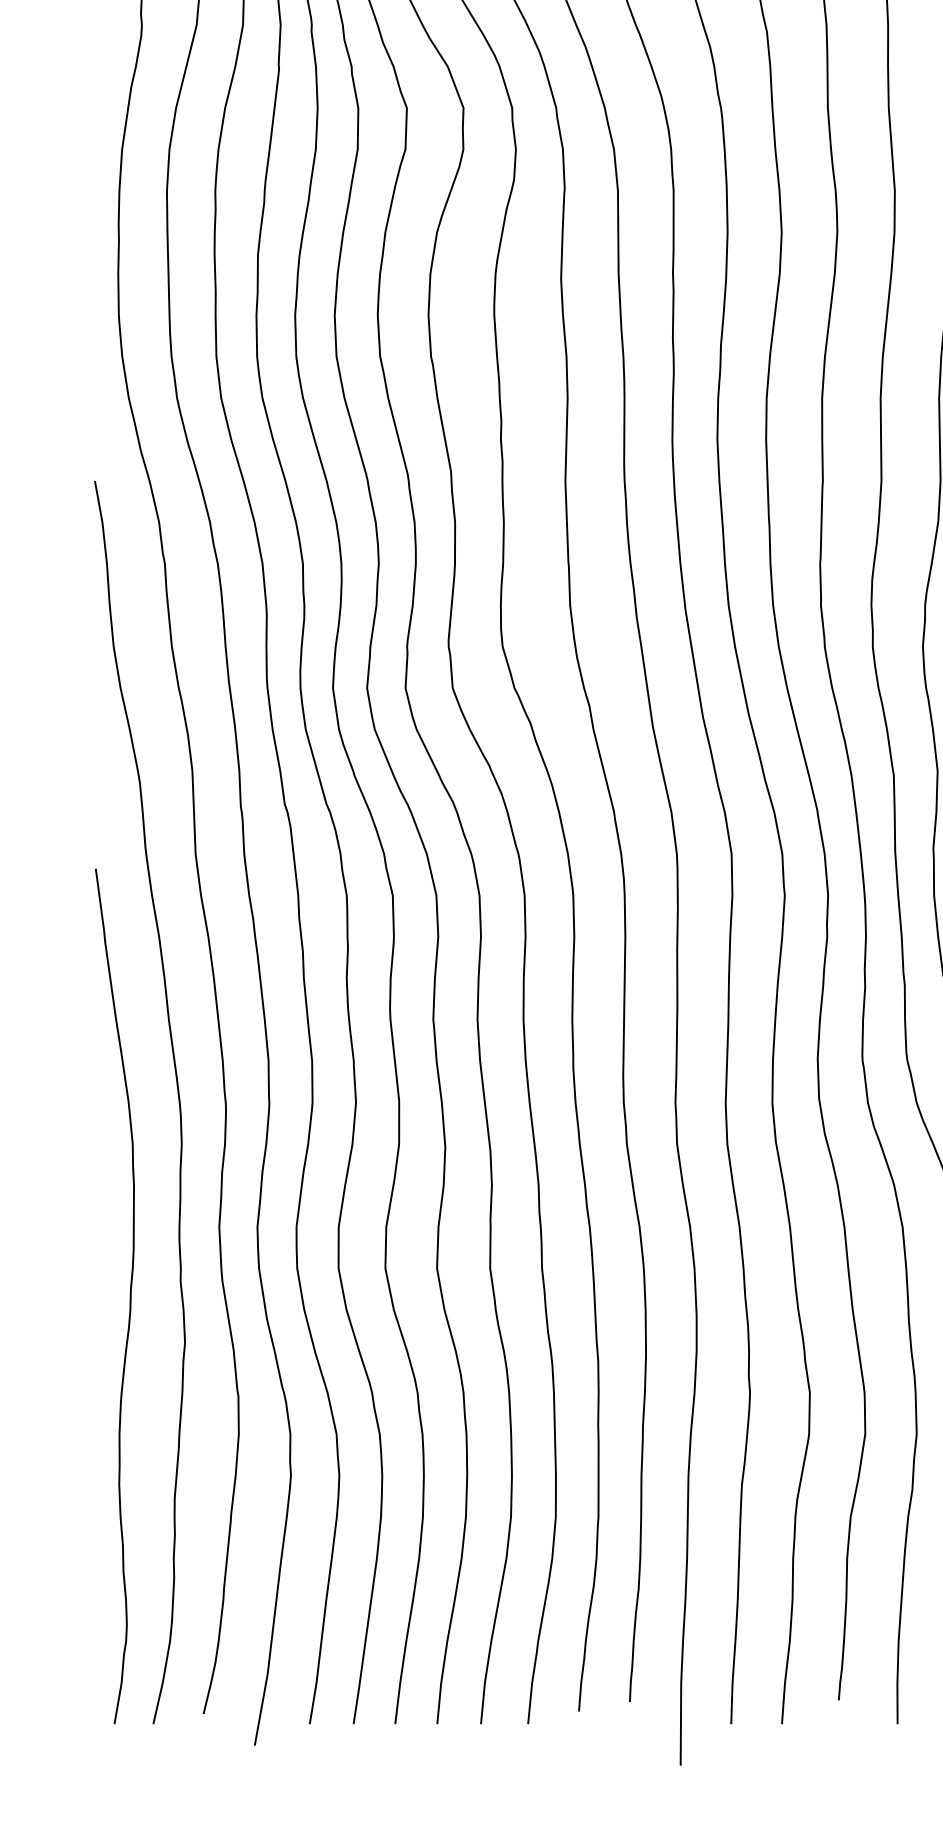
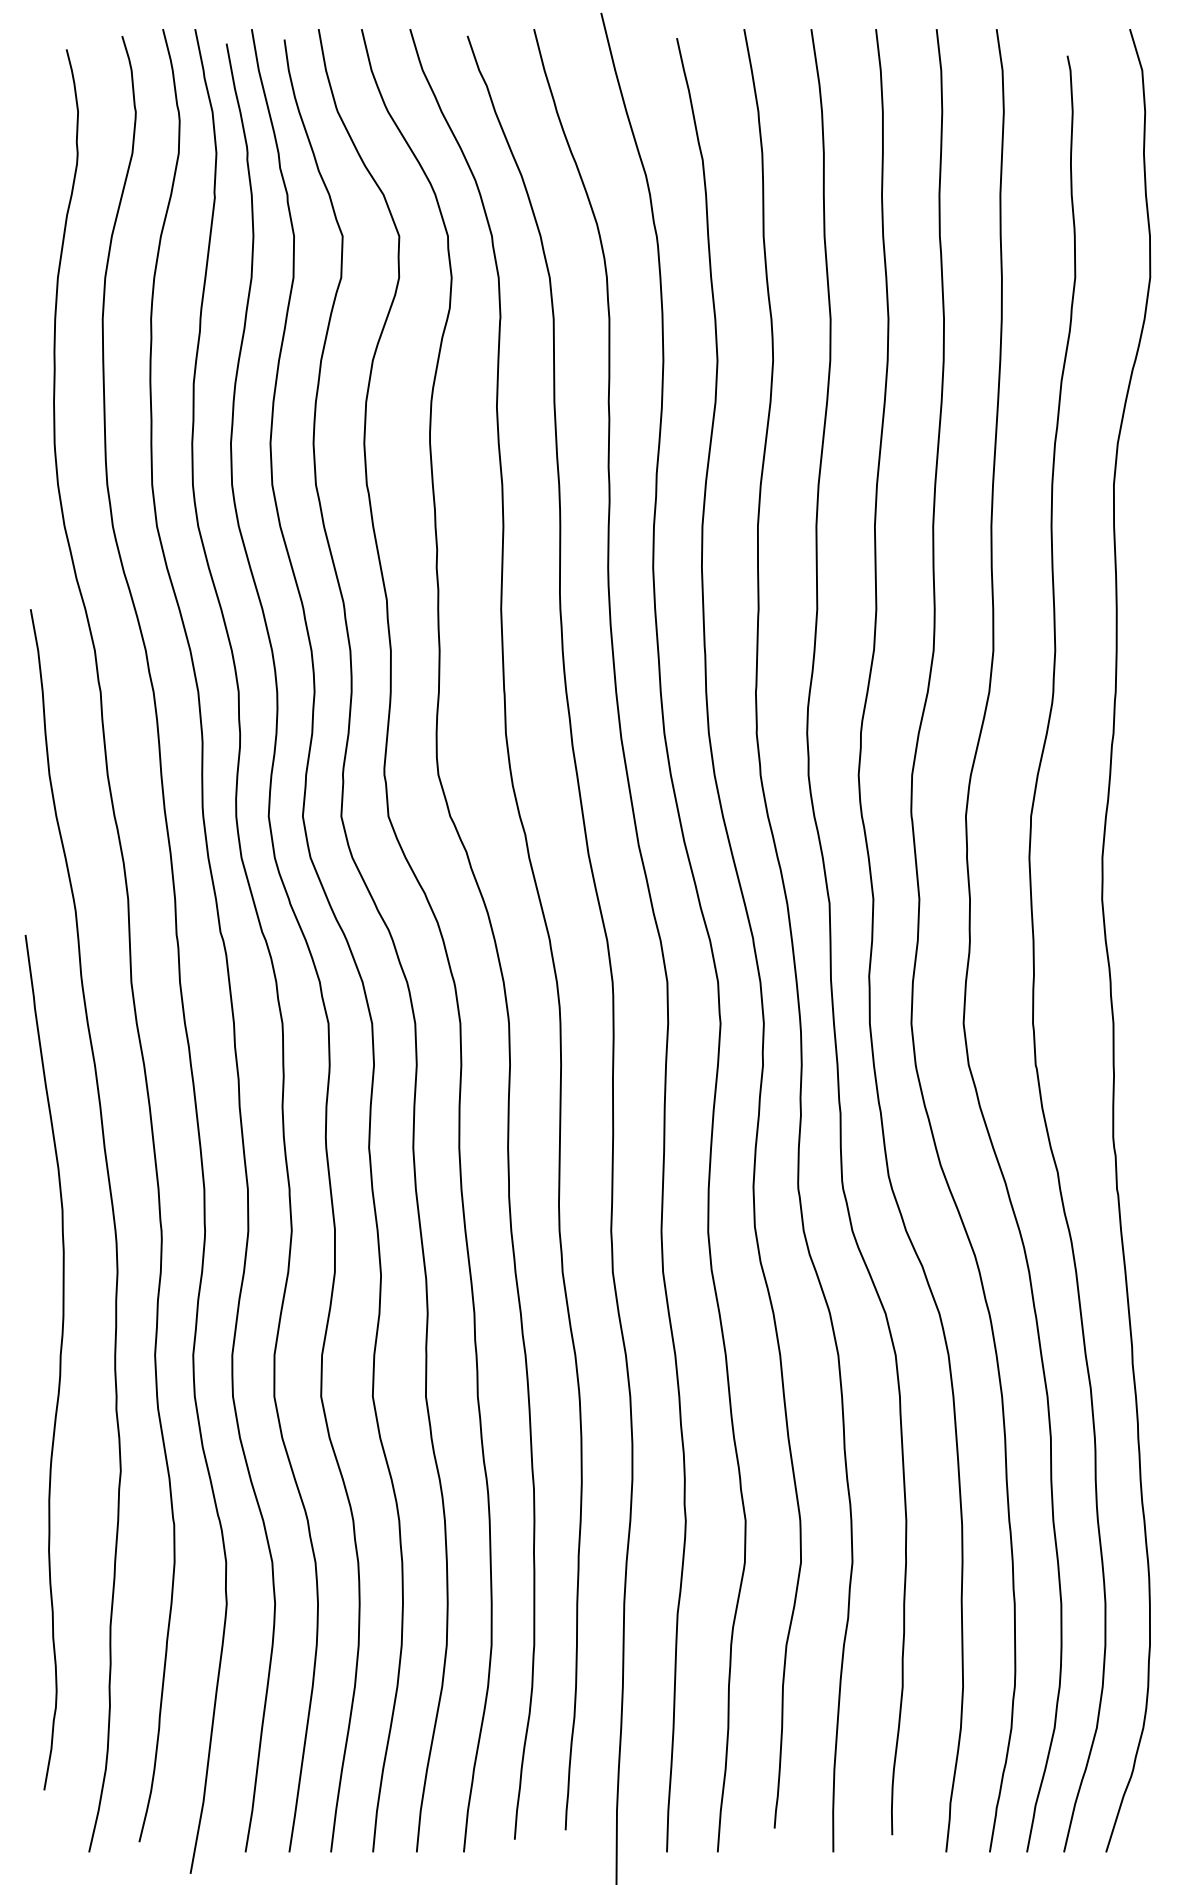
curve: (129, 1296) -> (59, 1362), moved

